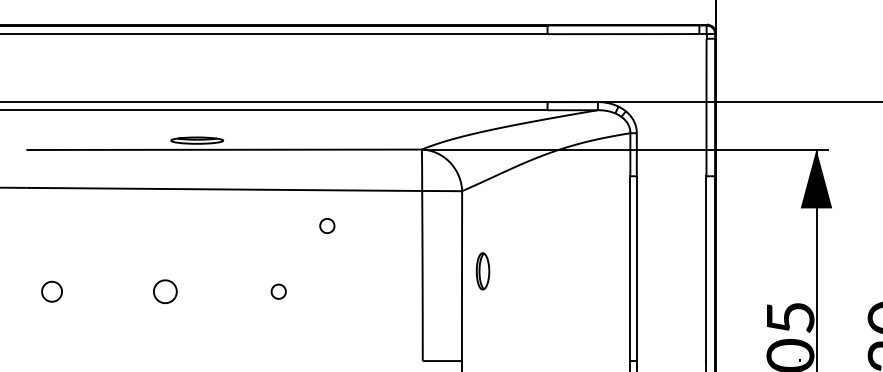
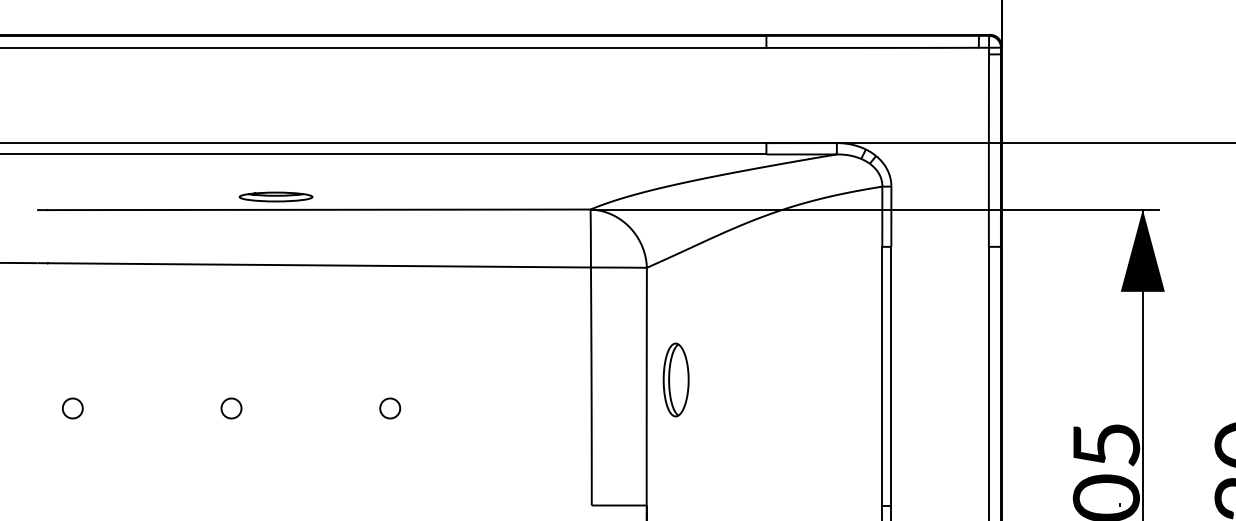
part: (327, 226) -> (458, 316), removed
part: (482, 271) -> (675, 379), size x1.43
part: (51, 291) -> (72, 408), size x0.71
part: (165, 291) -> (231, 408), size x0.62

